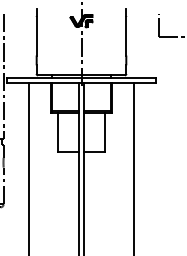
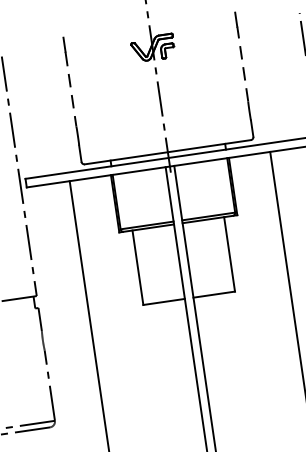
line: (126, 35) -> (242, 63), solid -> dashed
line: (36, 36) -> (70, 90), solid -> dashed

